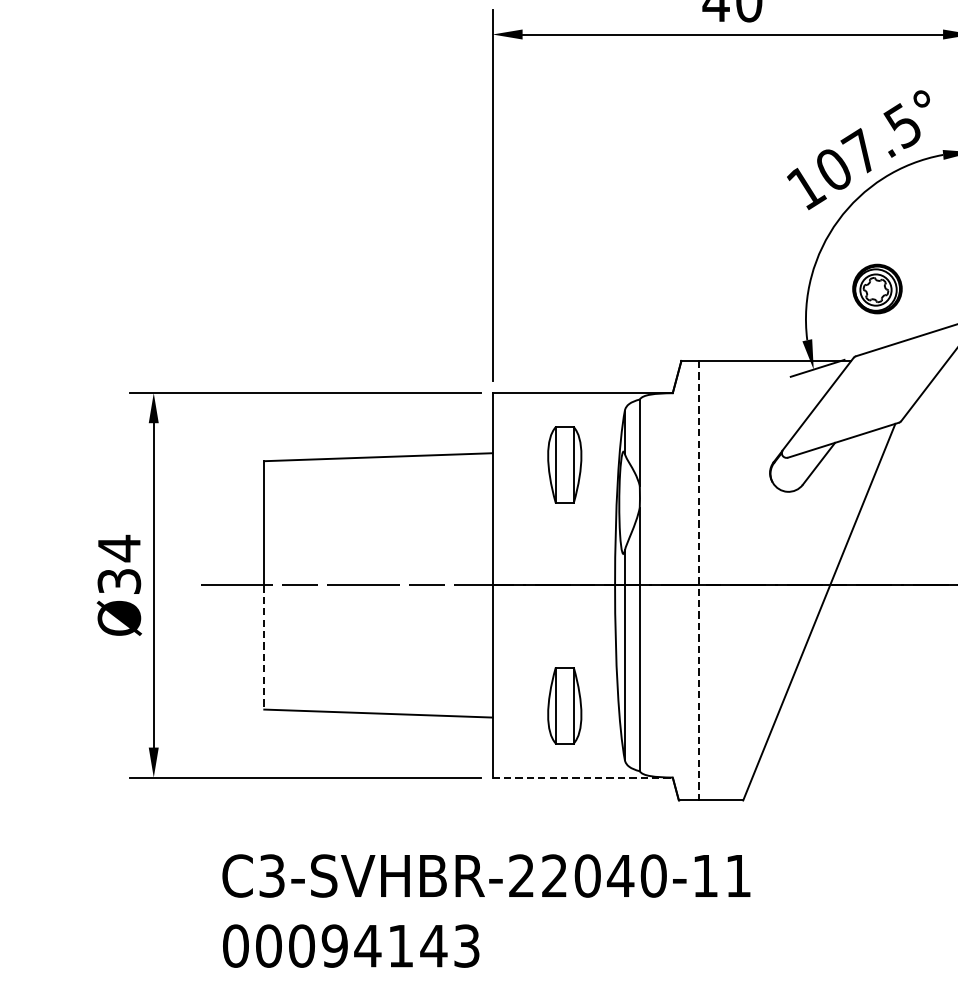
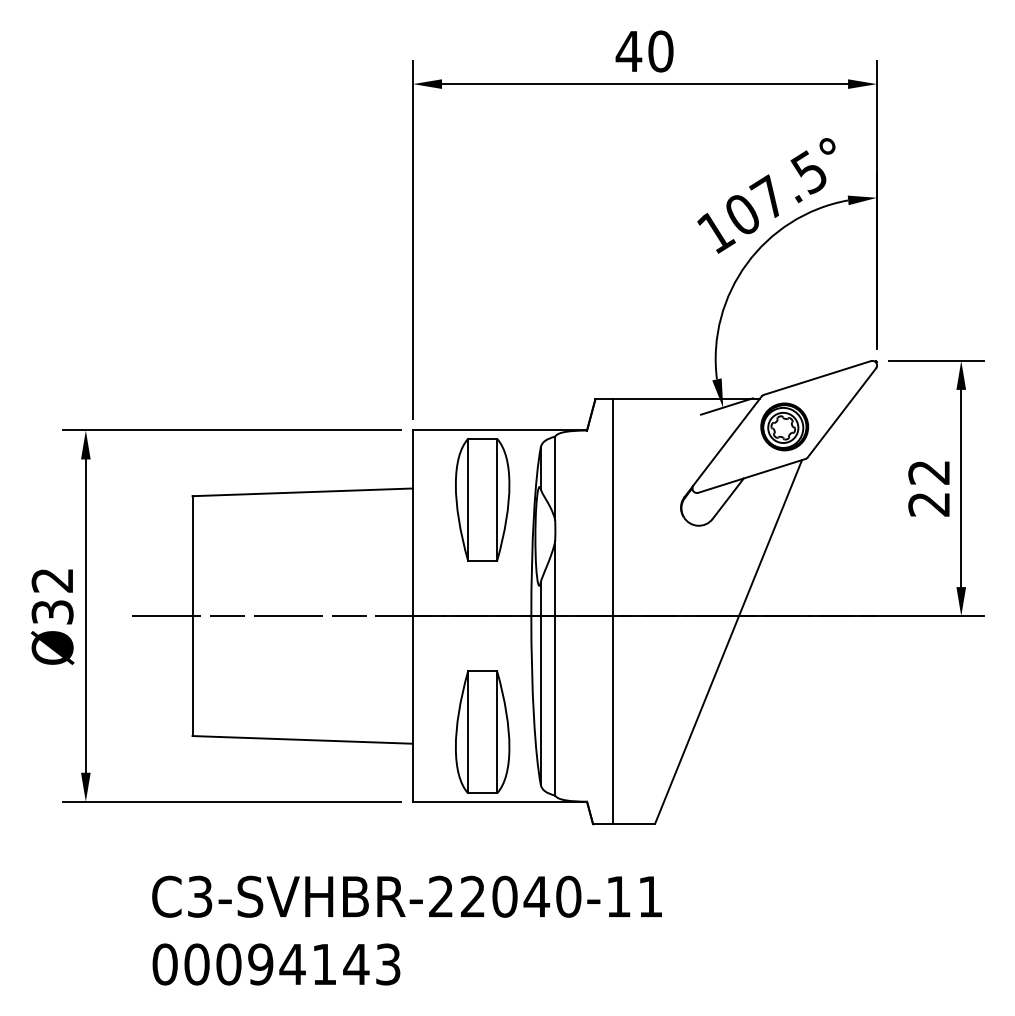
part: (877, 288) -> (784, 426), moved
part: (564, 464) -> (482, 499), size x1.67
text: (118, 548) -> (51, 580), Ø34 -> Ø32
line: (699, 581) -> (612, 612), dashed -> solid
line: (264, 647) -> (192, 676), dashed -> solid
part: (564, 704) -> (482, 731), size x1.67
line: (583, 777) -> (500, 801), dashed -> solid

